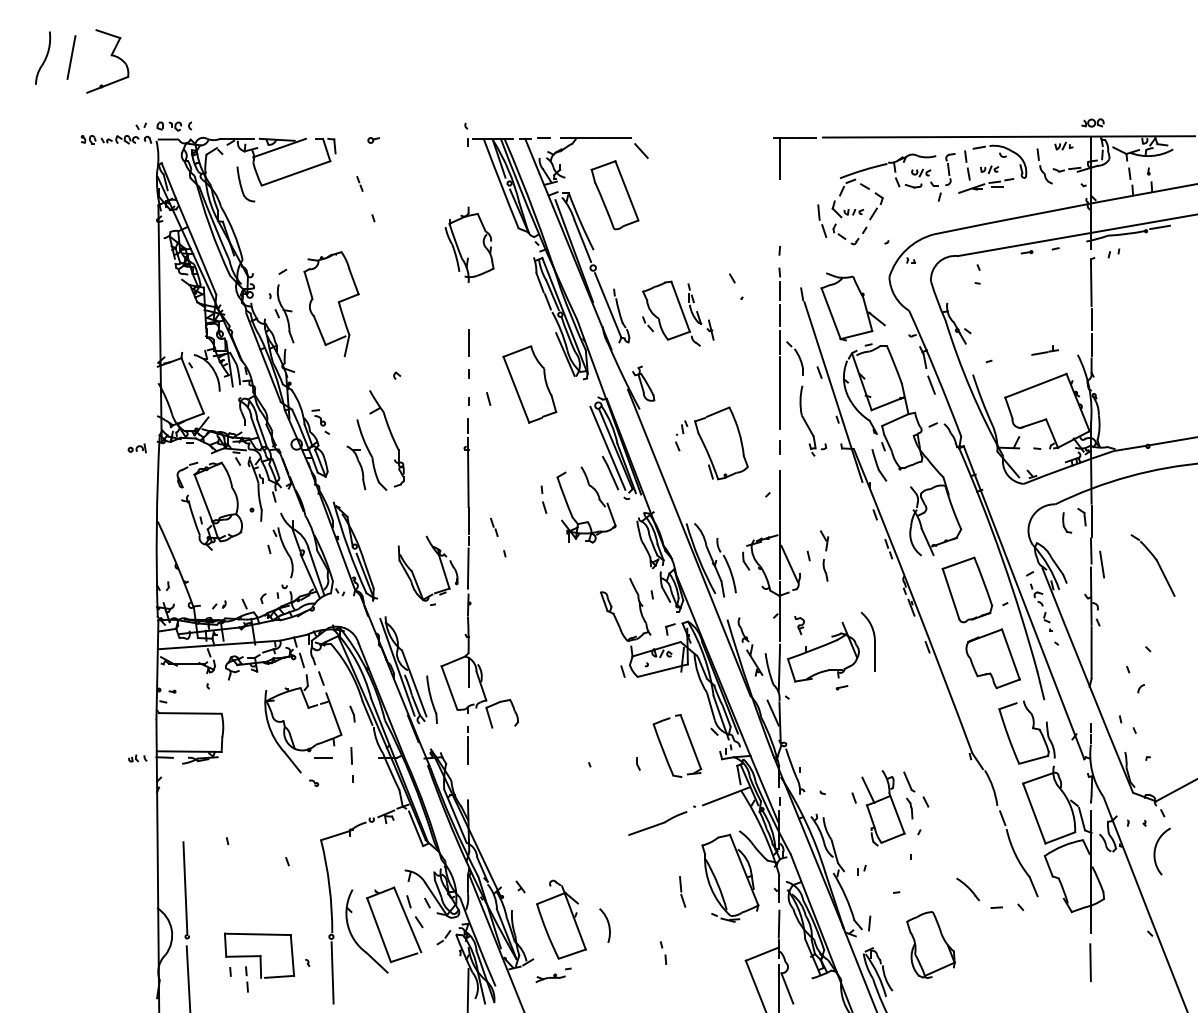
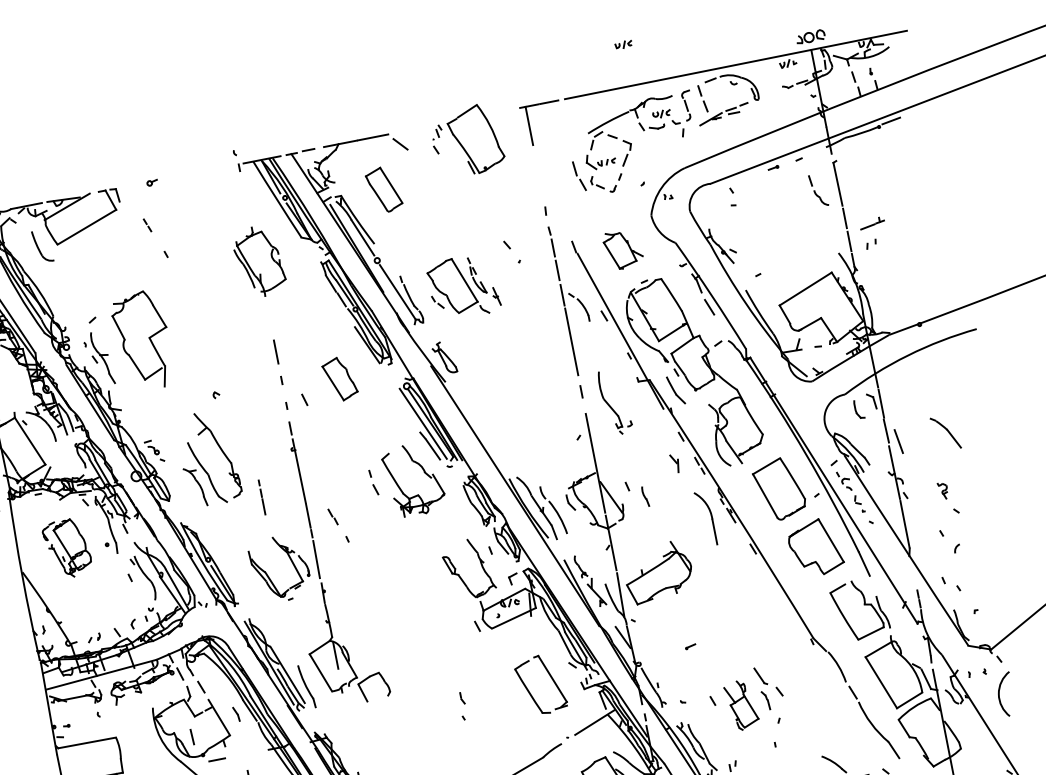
part: (1092, 122) -> (810, 36), size x1.4
part: (1044, 166) -> (818, 190), moved
part: (989, 169) -> (623, 44), moved
part: (614, 195) -> (383, 190), size x0.7
part: (1113, 253) -> (871, 244), moved
part: (852, 306) -> (622, 249), size x0.6
part: (1044, 350) -> (871, 223), moved
part: (529, 384) -> (339, 379), size x0.6
part: (807, 423) -> (610, 405), moved
part: (711, 443) -> (466, 141), moved
part: (209, 505) -> (67, 548), size x0.7
part: (824, 540) -> (675, 463), moved
part: (1152, 565) -> (945, 433), size x0.6
part: (799, 625) -> (943, 490), moved
part: (873, 638) -> (710, 514), moved
part: (841, 687) -> (690, 646), moved
line: (467, 745) -> (261, 497), moved
line: (351, 755) -> (192, 736), moved
part: (638, 763) -> (462, 698), moved
part: (883, 808) -> (741, 705), size x0.7

